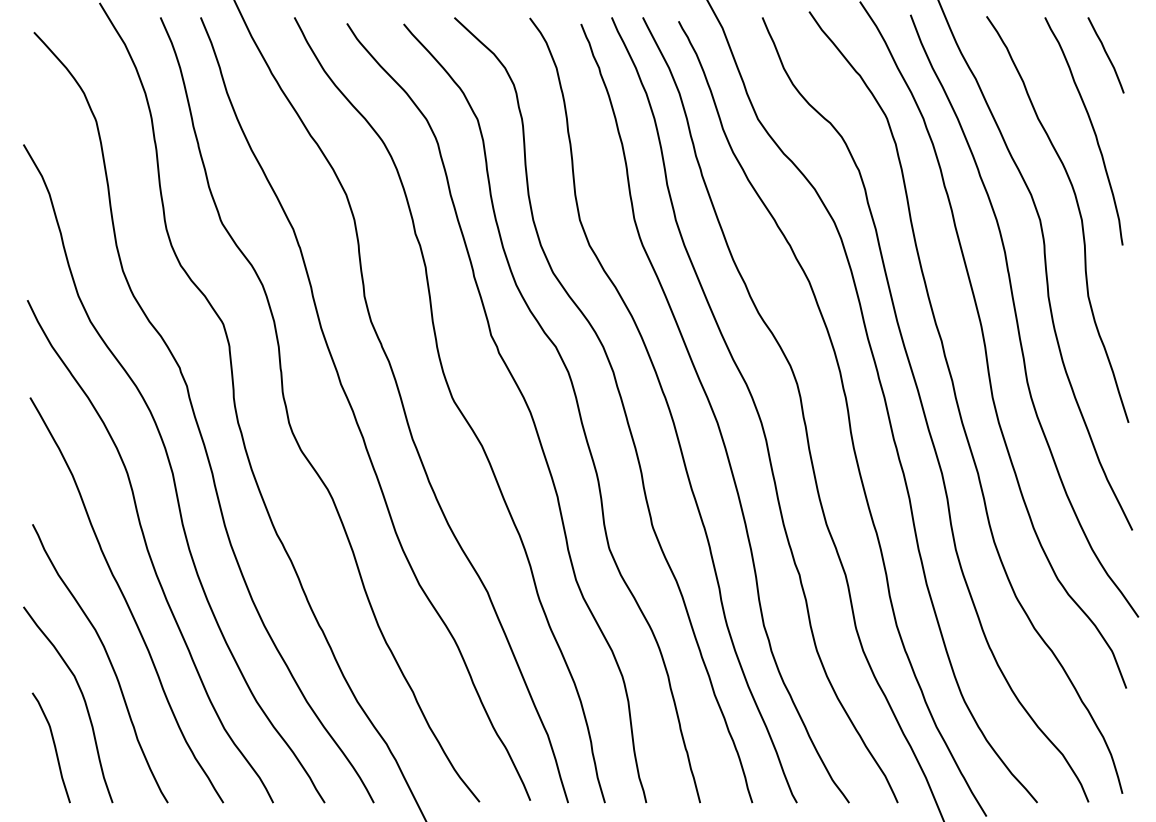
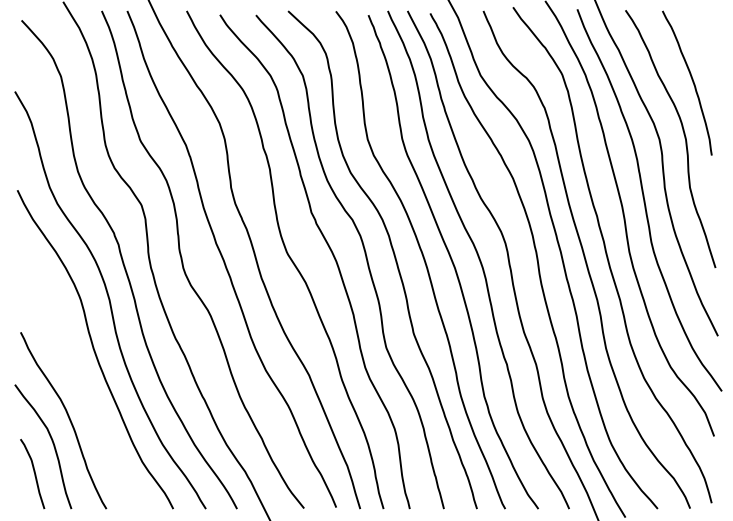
curve: (1106, 54) -> (701, 34), removed
curve: (126, 600) -> (80, 380), removed

